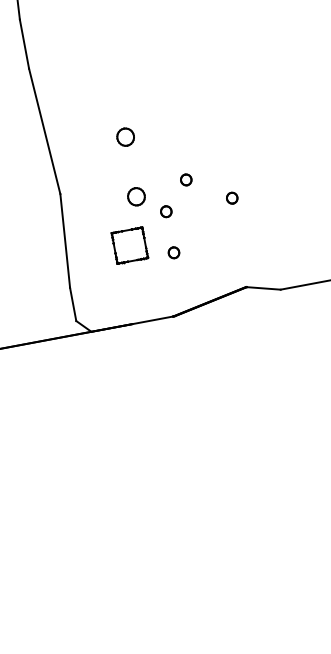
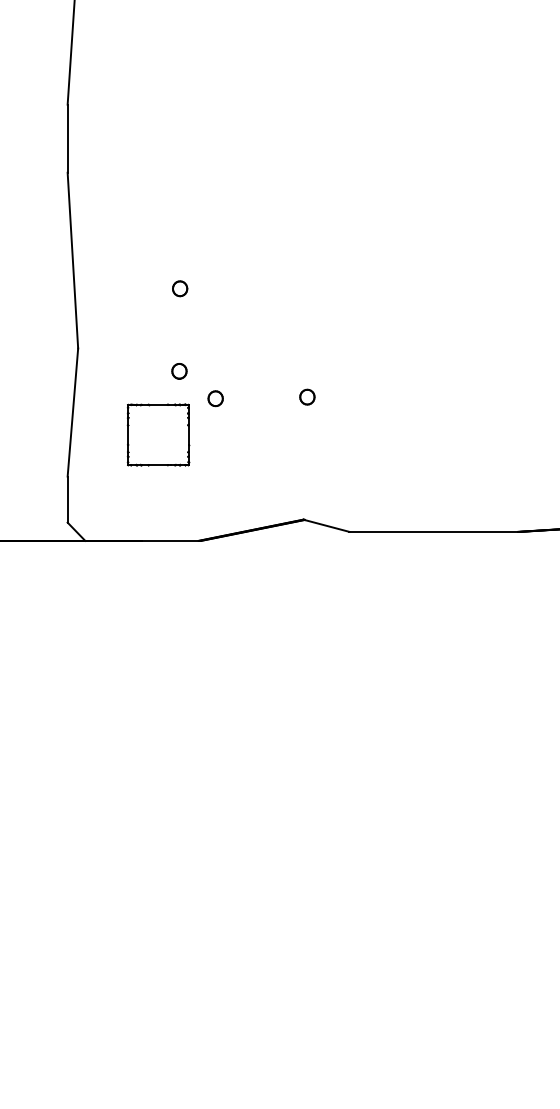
part: (126, 136) -> (180, 288), size x0.62
part: (186, 179) -> (250, 360), removed
part: (136, 196) -> (179, 371), size x0.62
part: (129, 245) -> (158, 434), size x1.43
part: (173, 252) -> (215, 455), removed

